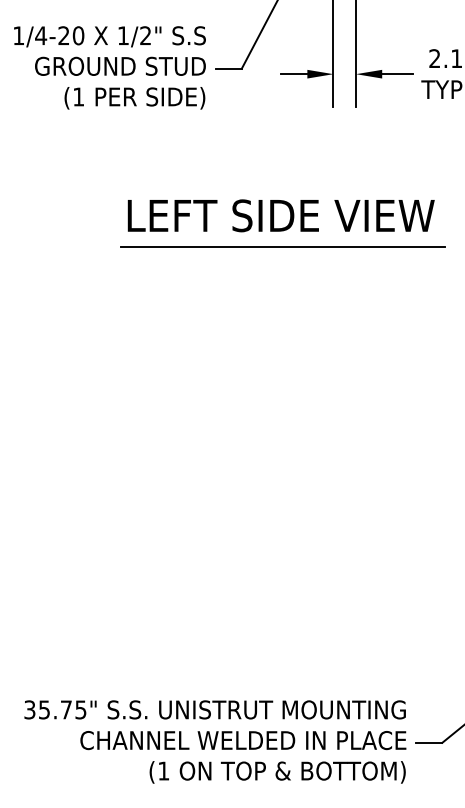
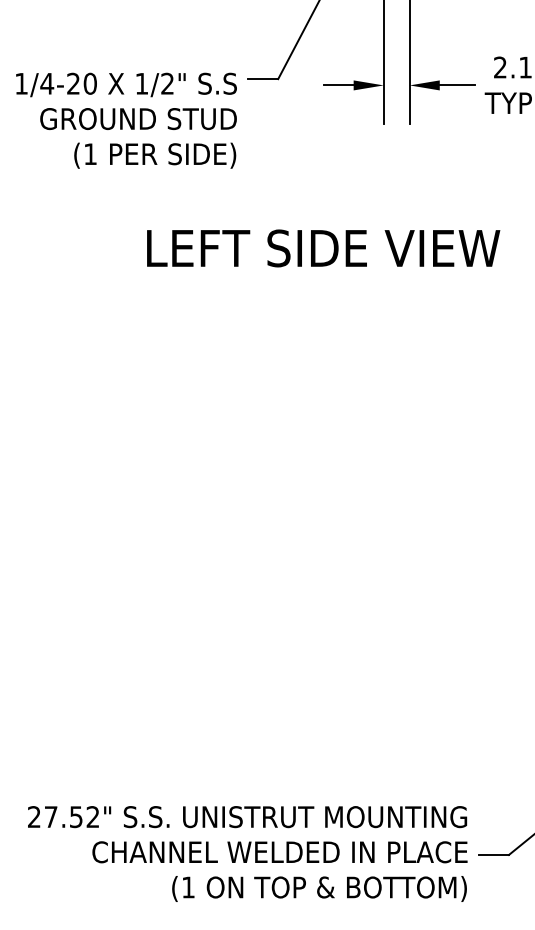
text: (109, 67) -> (125, 120), moved
line: (282, 247) -> (325, 284), removed
text: (55, 709) -> (63, 816), 35.75" -> 27.52"

